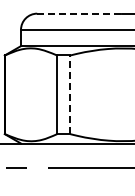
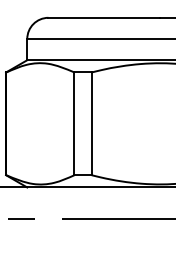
line: (79, 13) -> (103, 17), dashed -> solid
line: (70, 94) -> (91, 123), dashed -> solid

